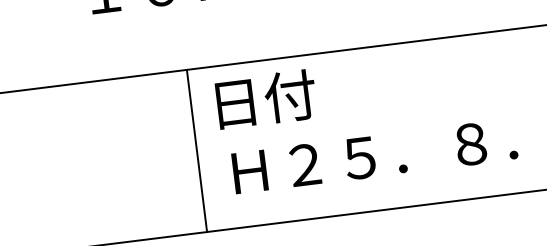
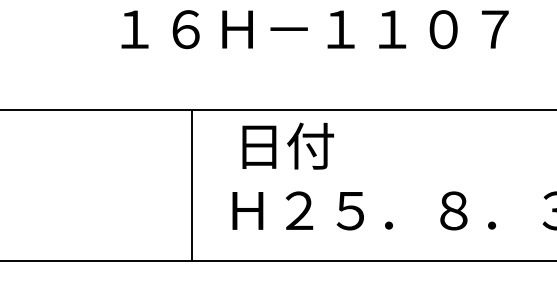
text: (265, 98) -> (287, 145), moved
line: (196, 150) -> (191, 185), moved

